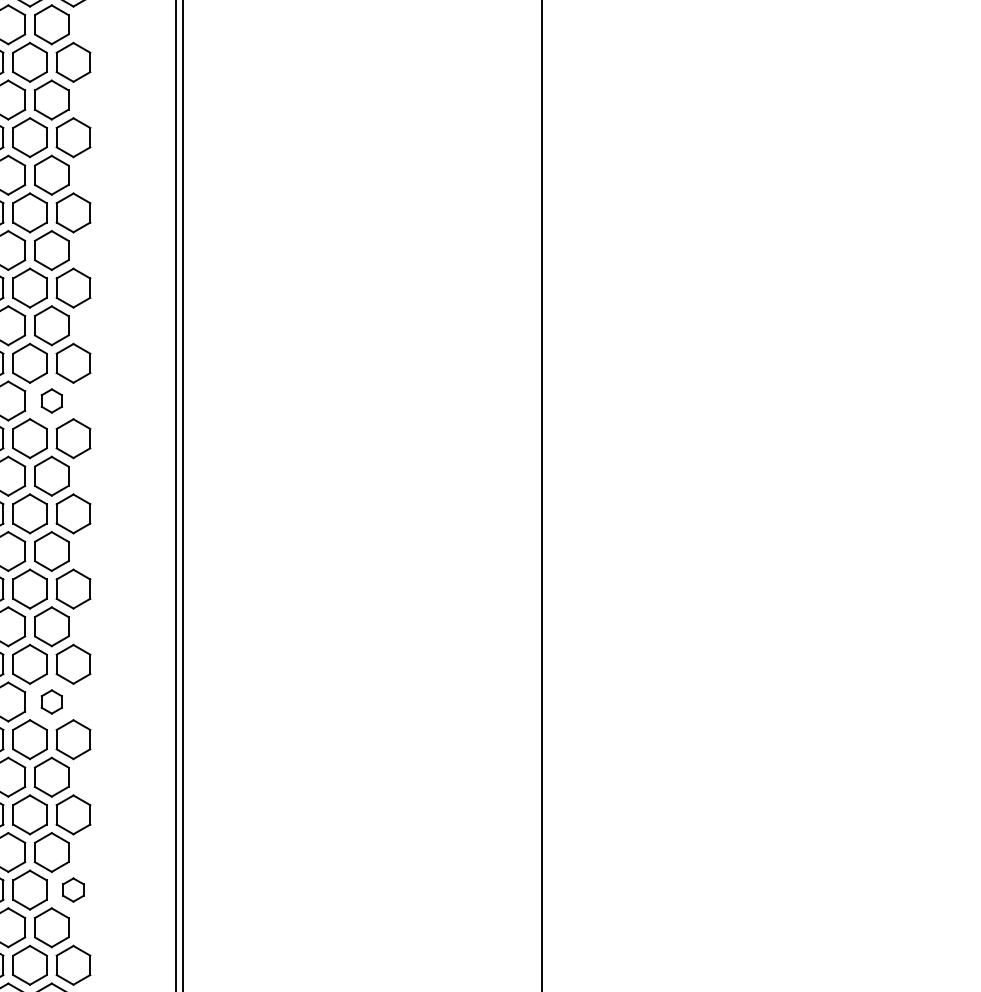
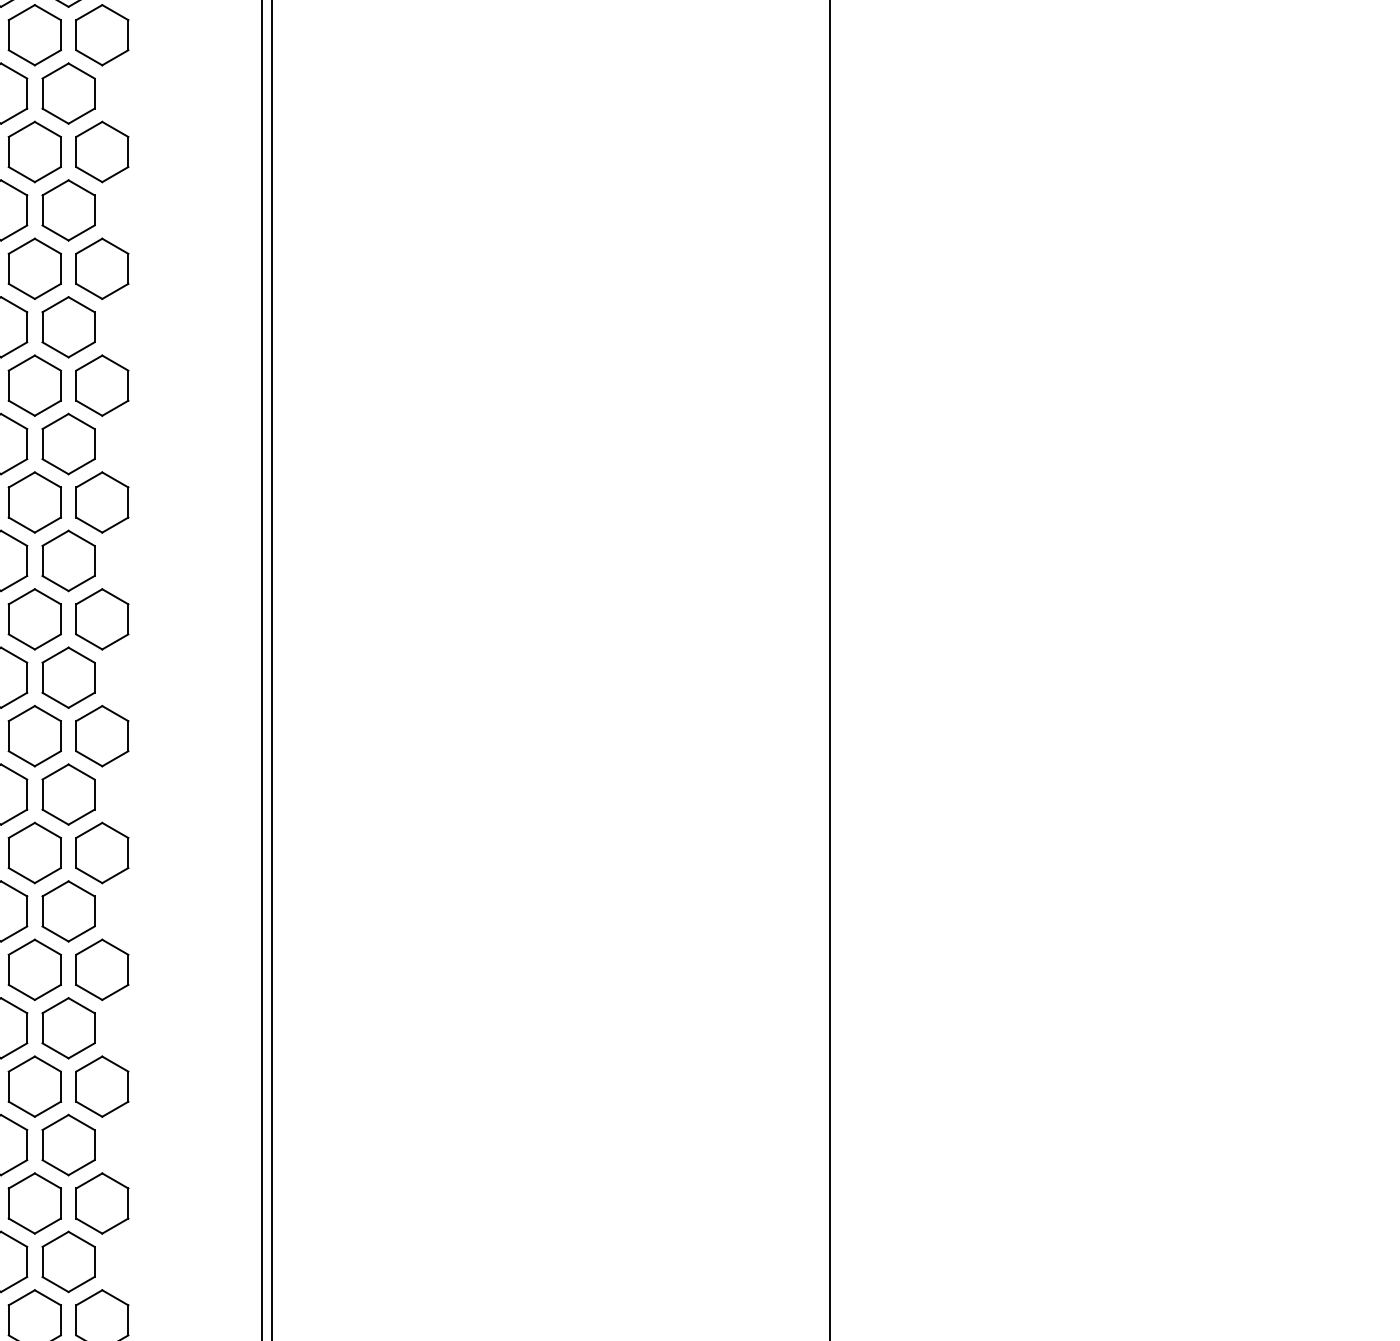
part: (51, 400) -> (68, 443), size x1.67
part: (51, 701) -> (68, 910), size x1.67
part: (73, 889) -> (102, 1202), size x1.67

